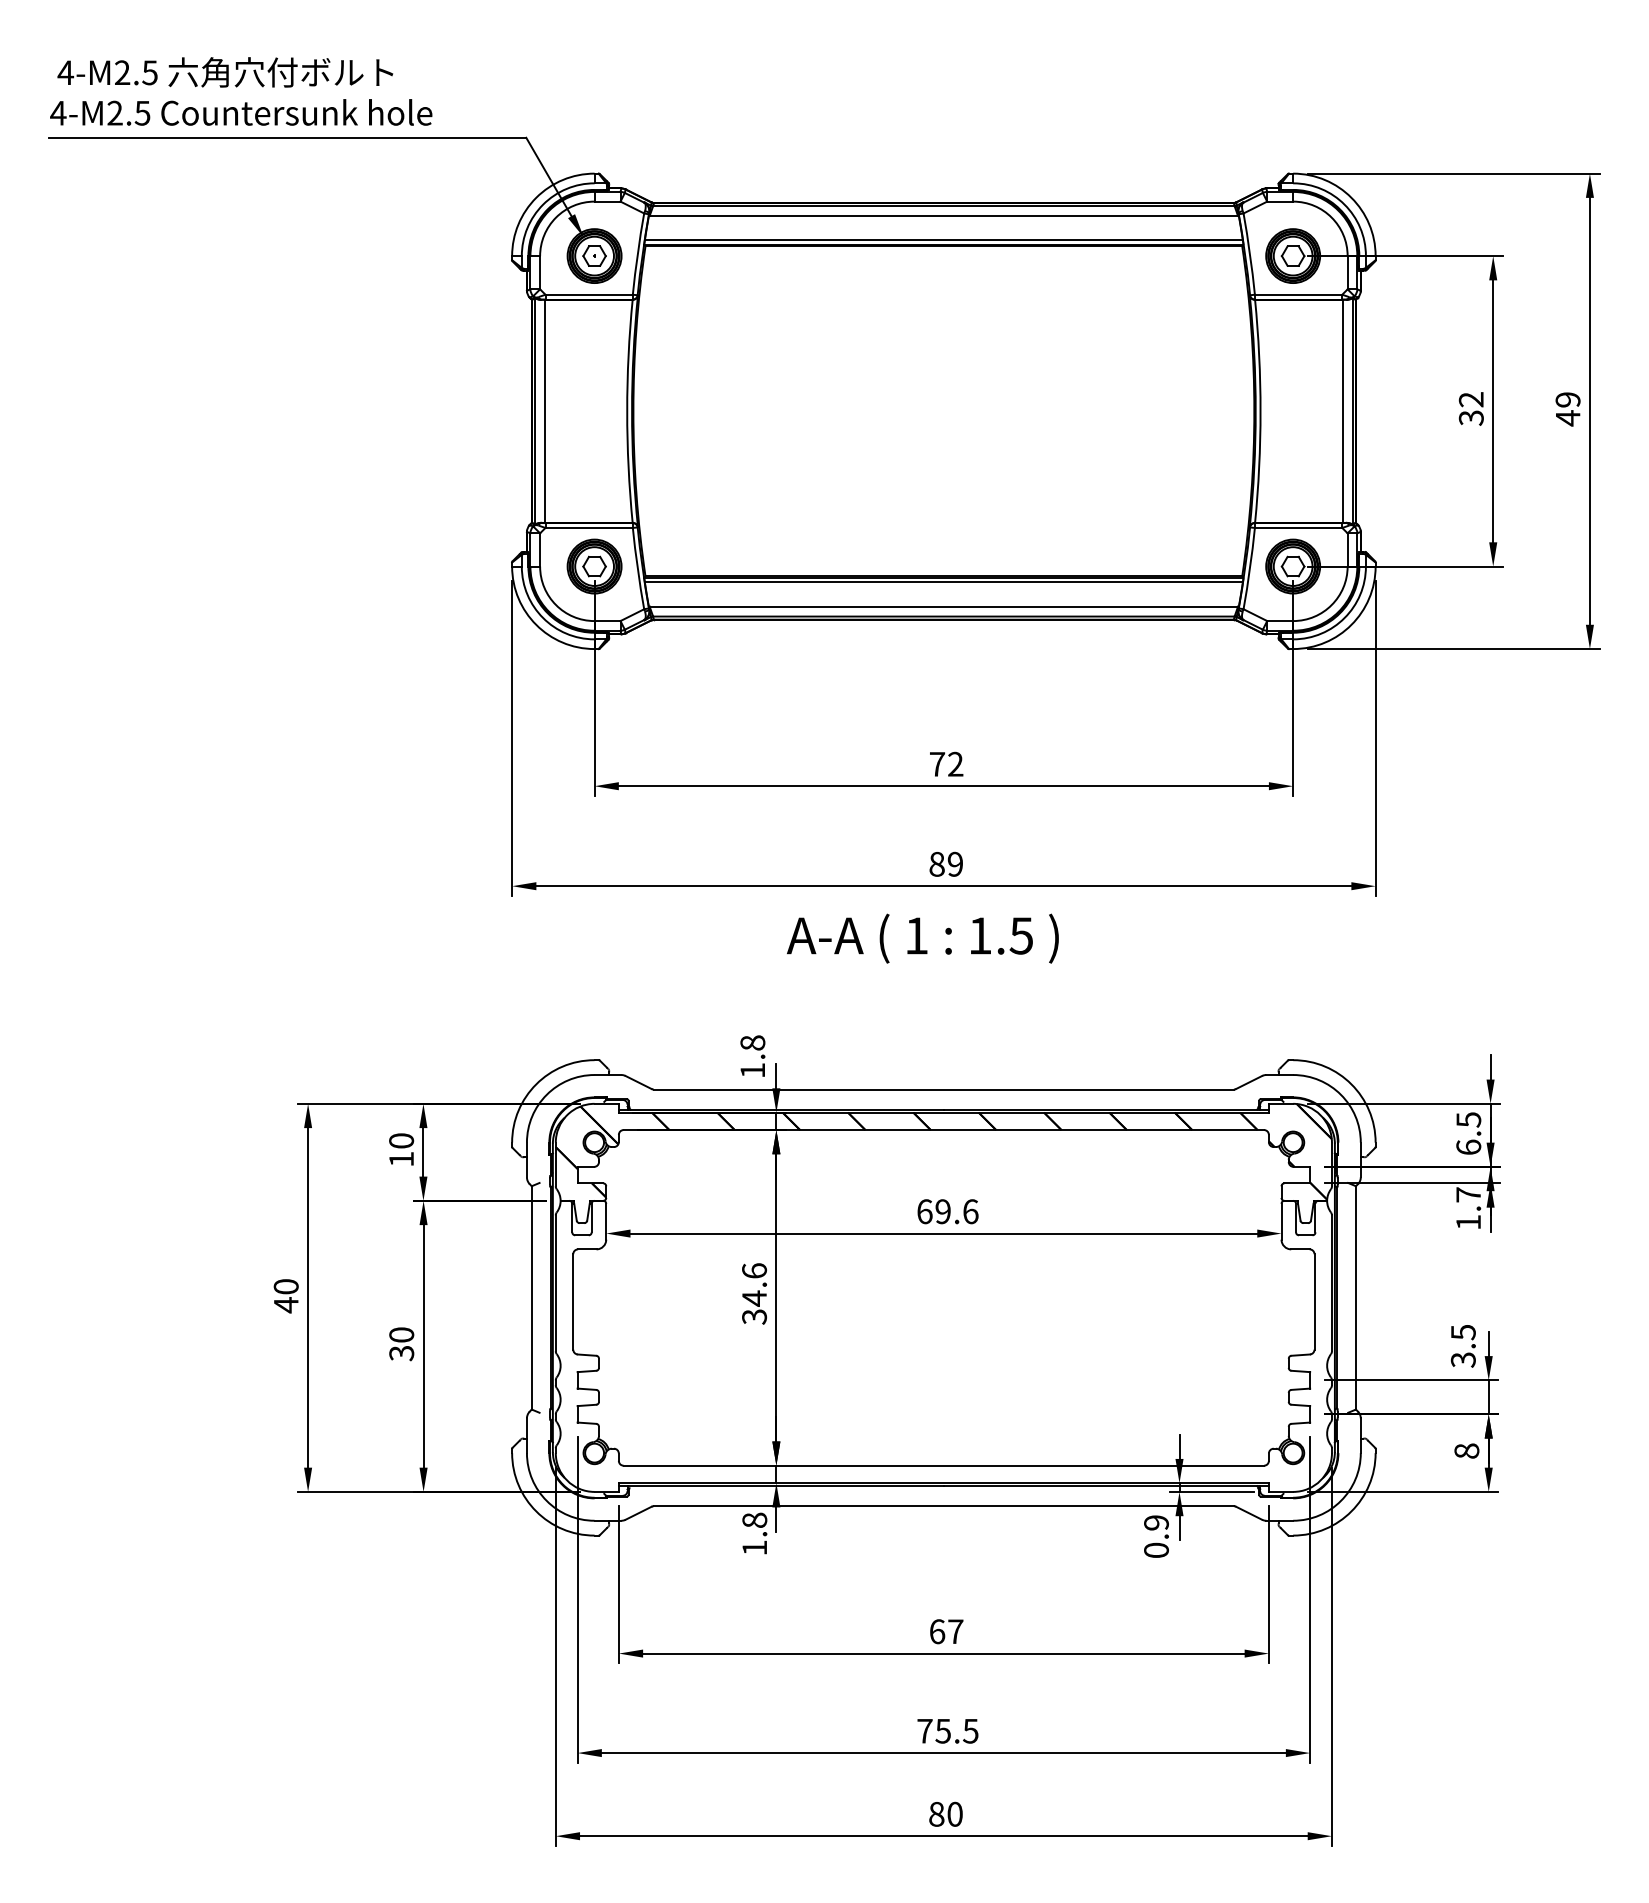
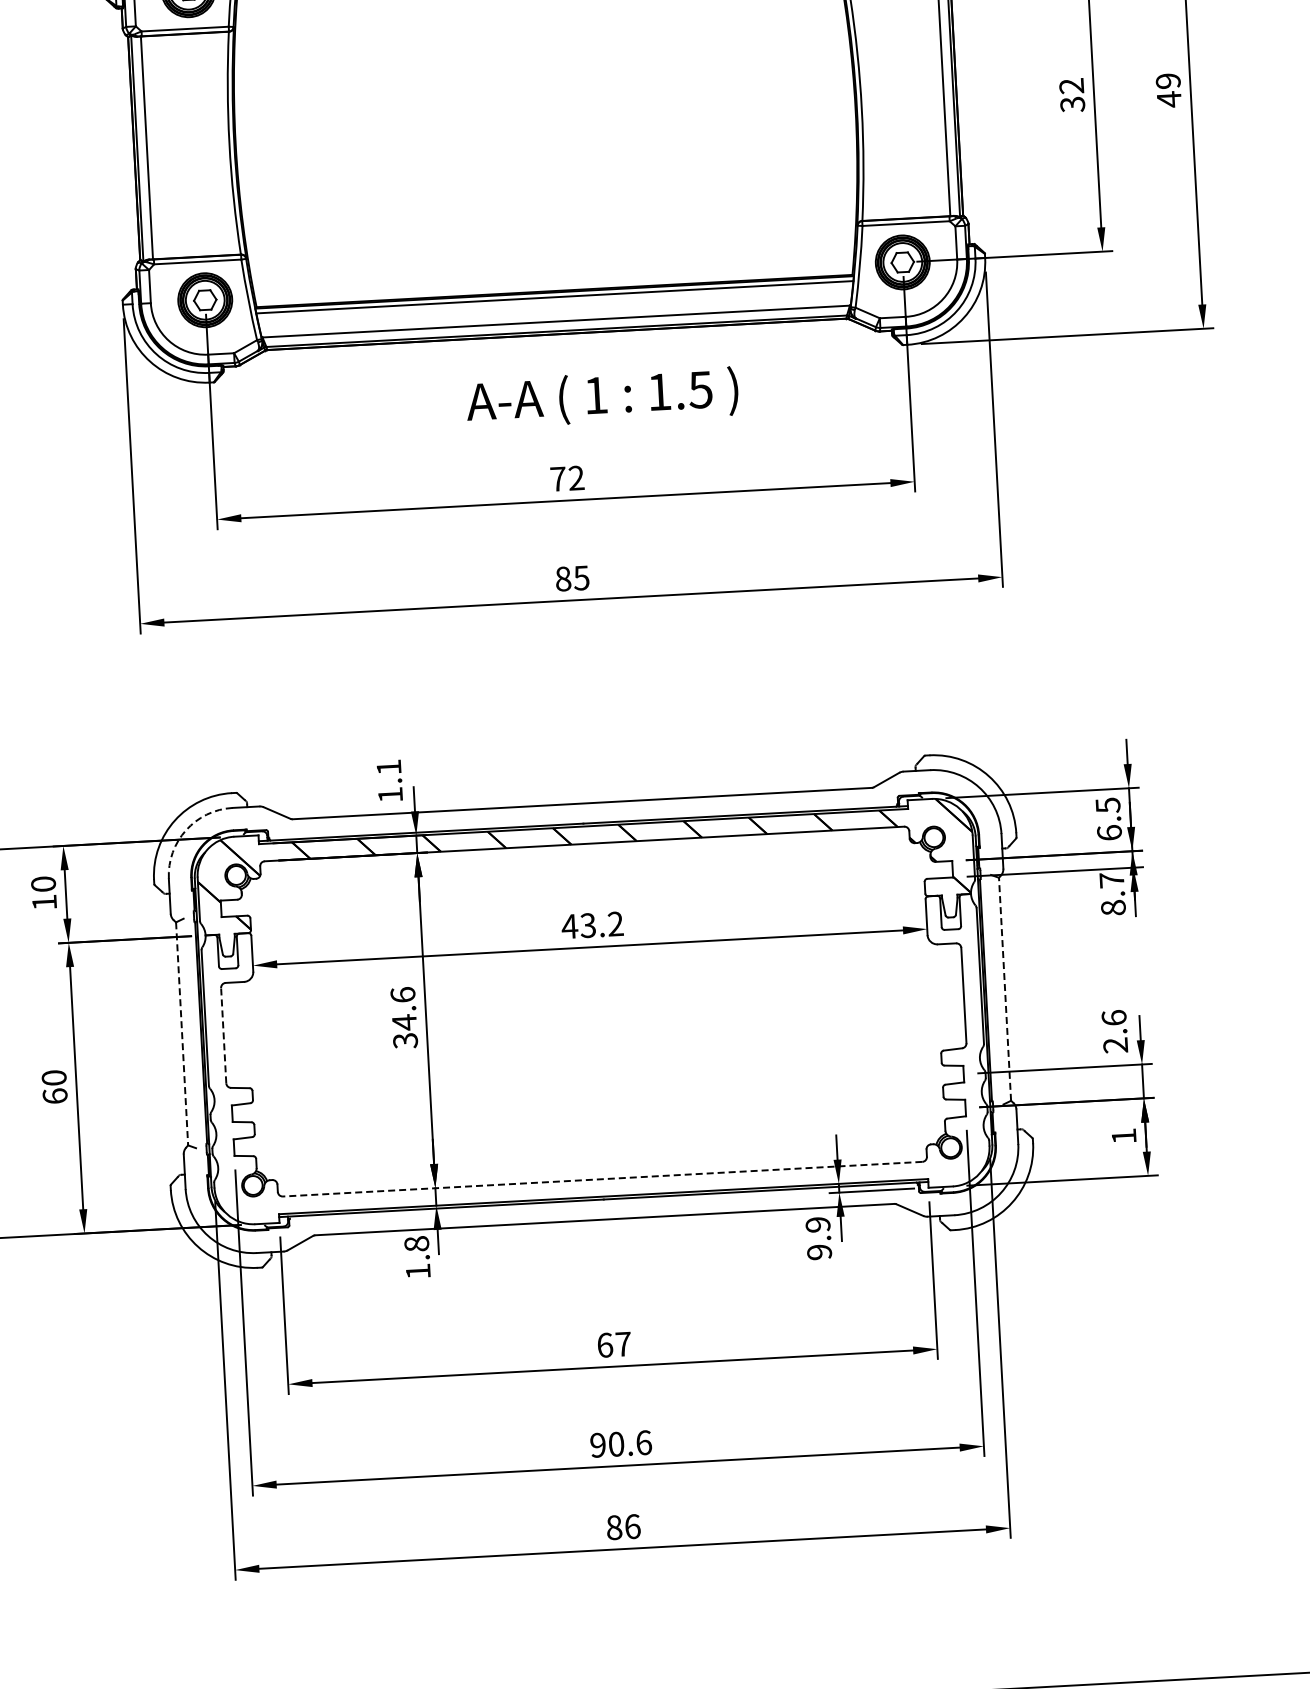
text: (954, 863) -> (580, 577), 89 -> 85
text: (922, 938) -> (602, 397), moved
text: (752, 1042) -> (388, 766), 1.8 -> 1.1
arc: (546, 1094) -> (185, 829), solid -> dashed
text: (947, 1211) -> (592, 925), 69.6 -> 43.2
text: (1468, 1221) -> (1113, 906), 1.7 -> 8.7
line: (531, 1297) -> (181, 1033), solid -> dashed
line: (1355, 1297) -> (1004, 988), solid -> dashed
line: (573, 1301) -> (223, 1035), solid -> dashed
text: (1462, 1345) -> (1114, 1031), 3.5 -> 2.6
text: (401, 1353) -> (54, 1096), 30 -> 60
text: (1466, 1450) -> (1123, 1135), 8 -> 1
line: (943, 1465) -> (602, 1178), solid -> dashed
text: (1156, 1550) -> (819, 1252), 0.9 -> 9.9
text: (947, 1730) -> (620, 1443), 75.5 -> 90.6
text: (954, 1813) -> (632, 1525), 80 -> 86

